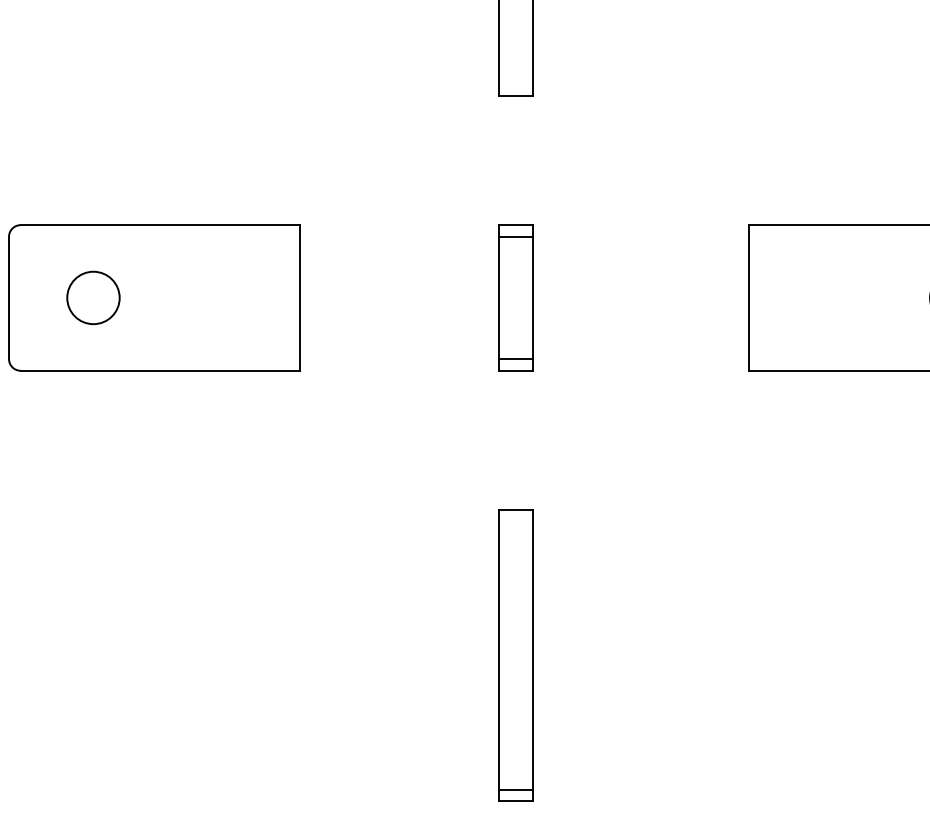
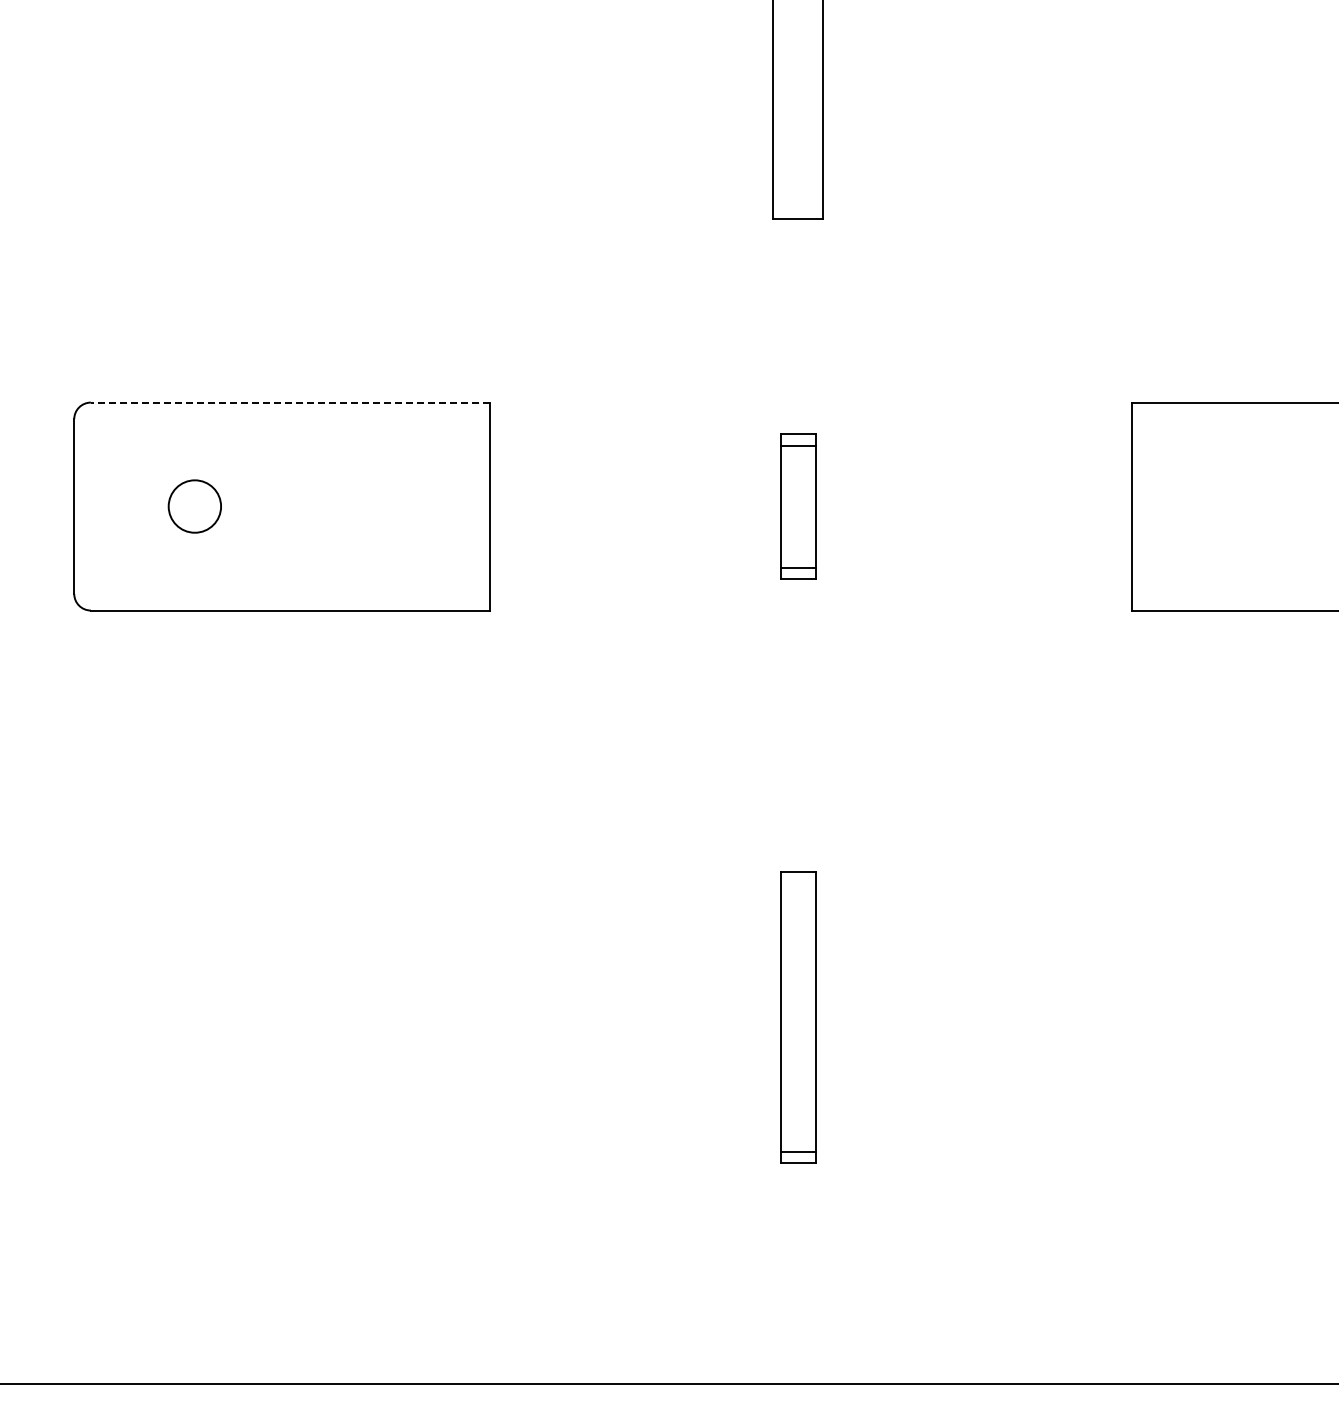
line: (160, 225) -> (290, 402), solid -> dashed
circle: (93, 297) -> (194, 506), size x0.7
part: (515, 297) -> (797, 506), size x0.7
part: (515, 655) -> (797, 1017), size x0.7

